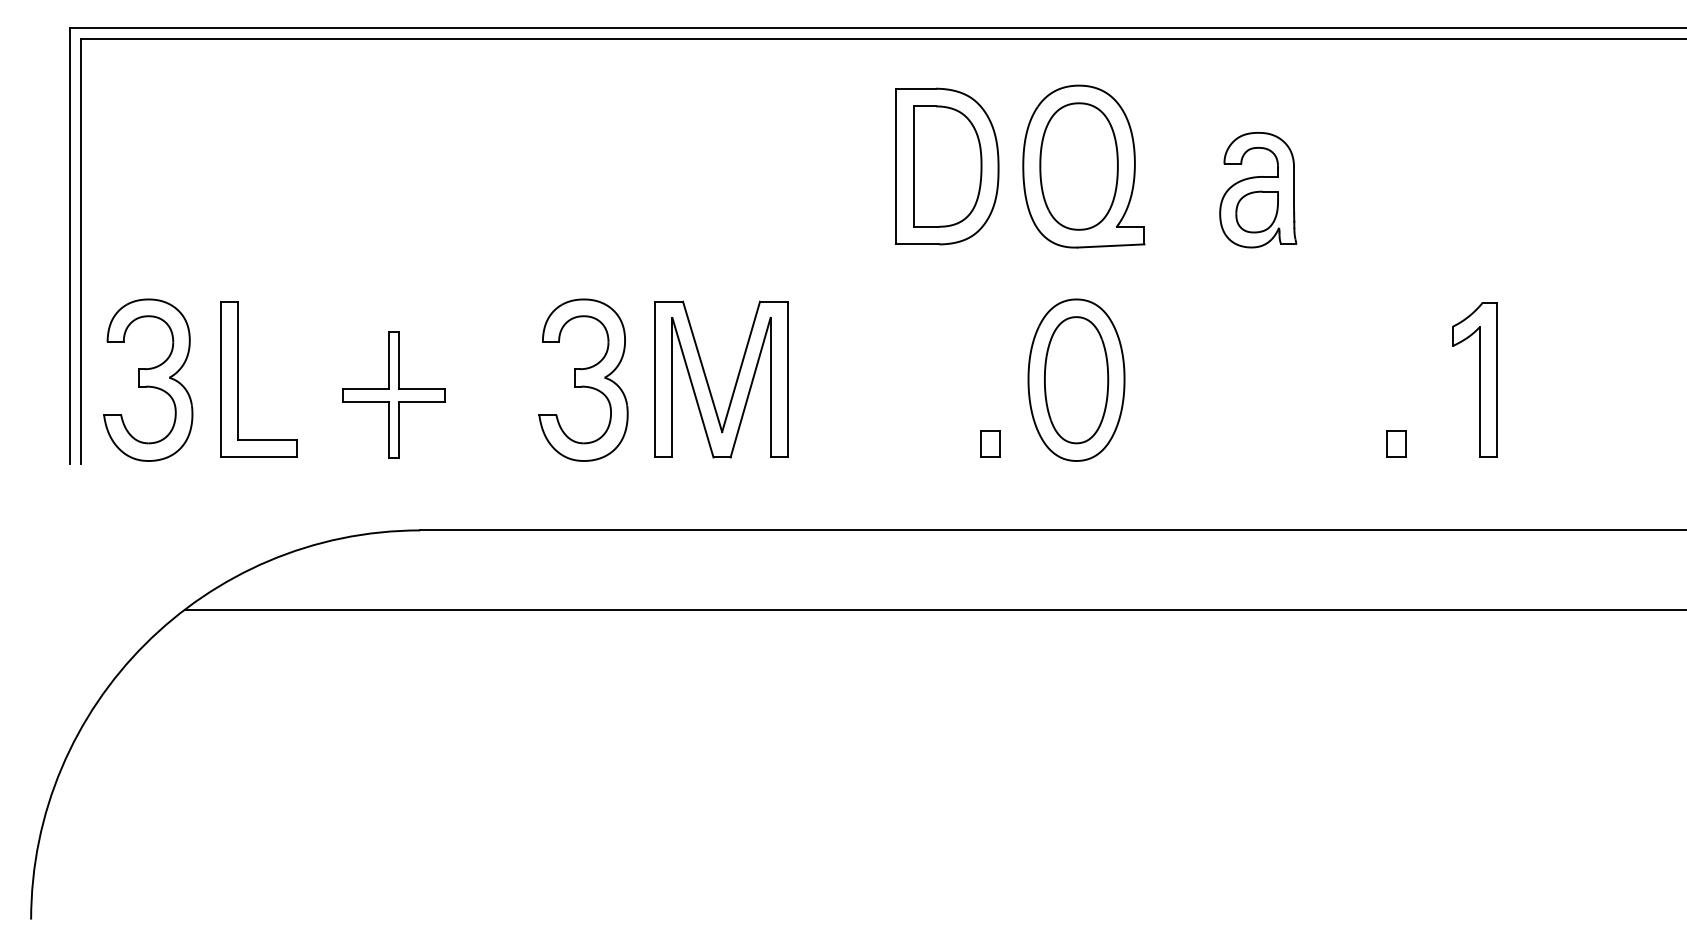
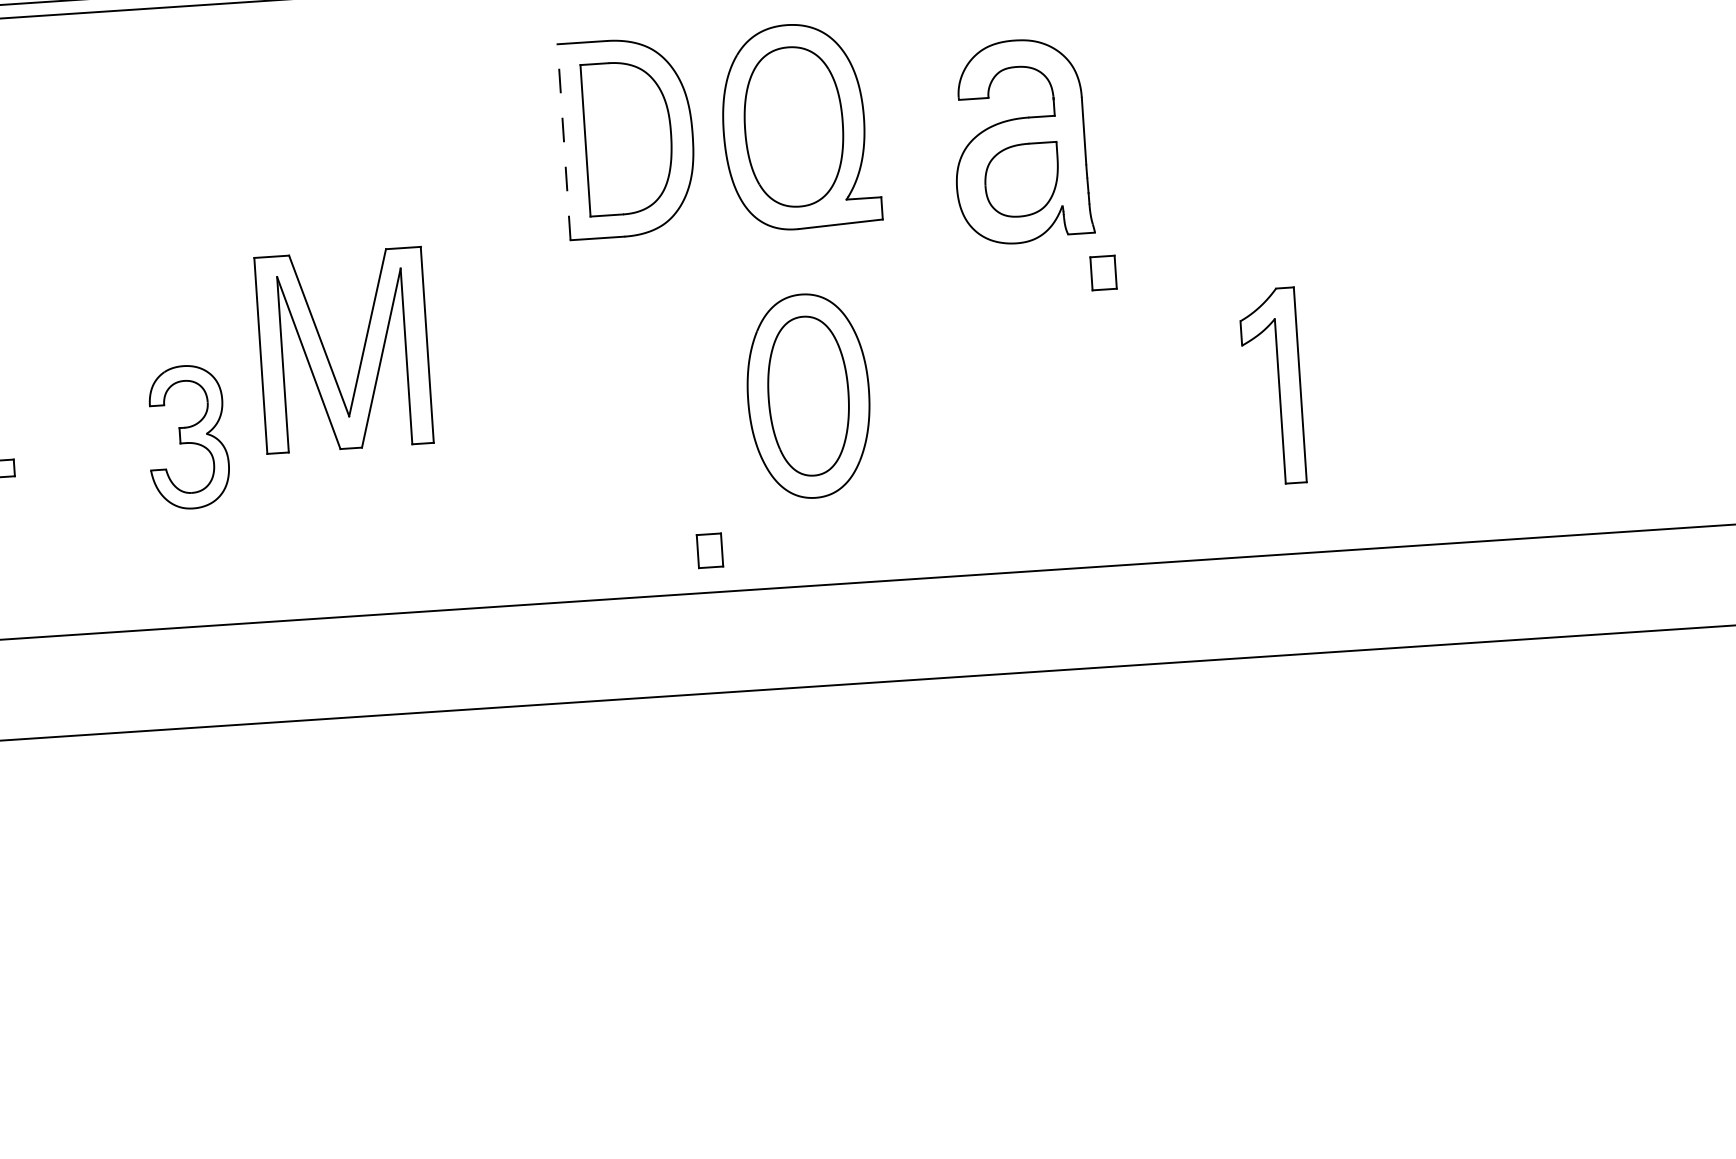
line: (896, 166) -> (564, 142), solid -> dashed
part: (1258, 190) -> (1021, 142), size x1.4
part: (583, 379) -> (187, 436), size x0.7
part: (1474, 379) -> (1271, 385), moved
part: (708, 382) -> (327, 355), moved
part: (990, 443) -> (710, 549), moved
part: (1396, 443) -> (1103, 271), moved

